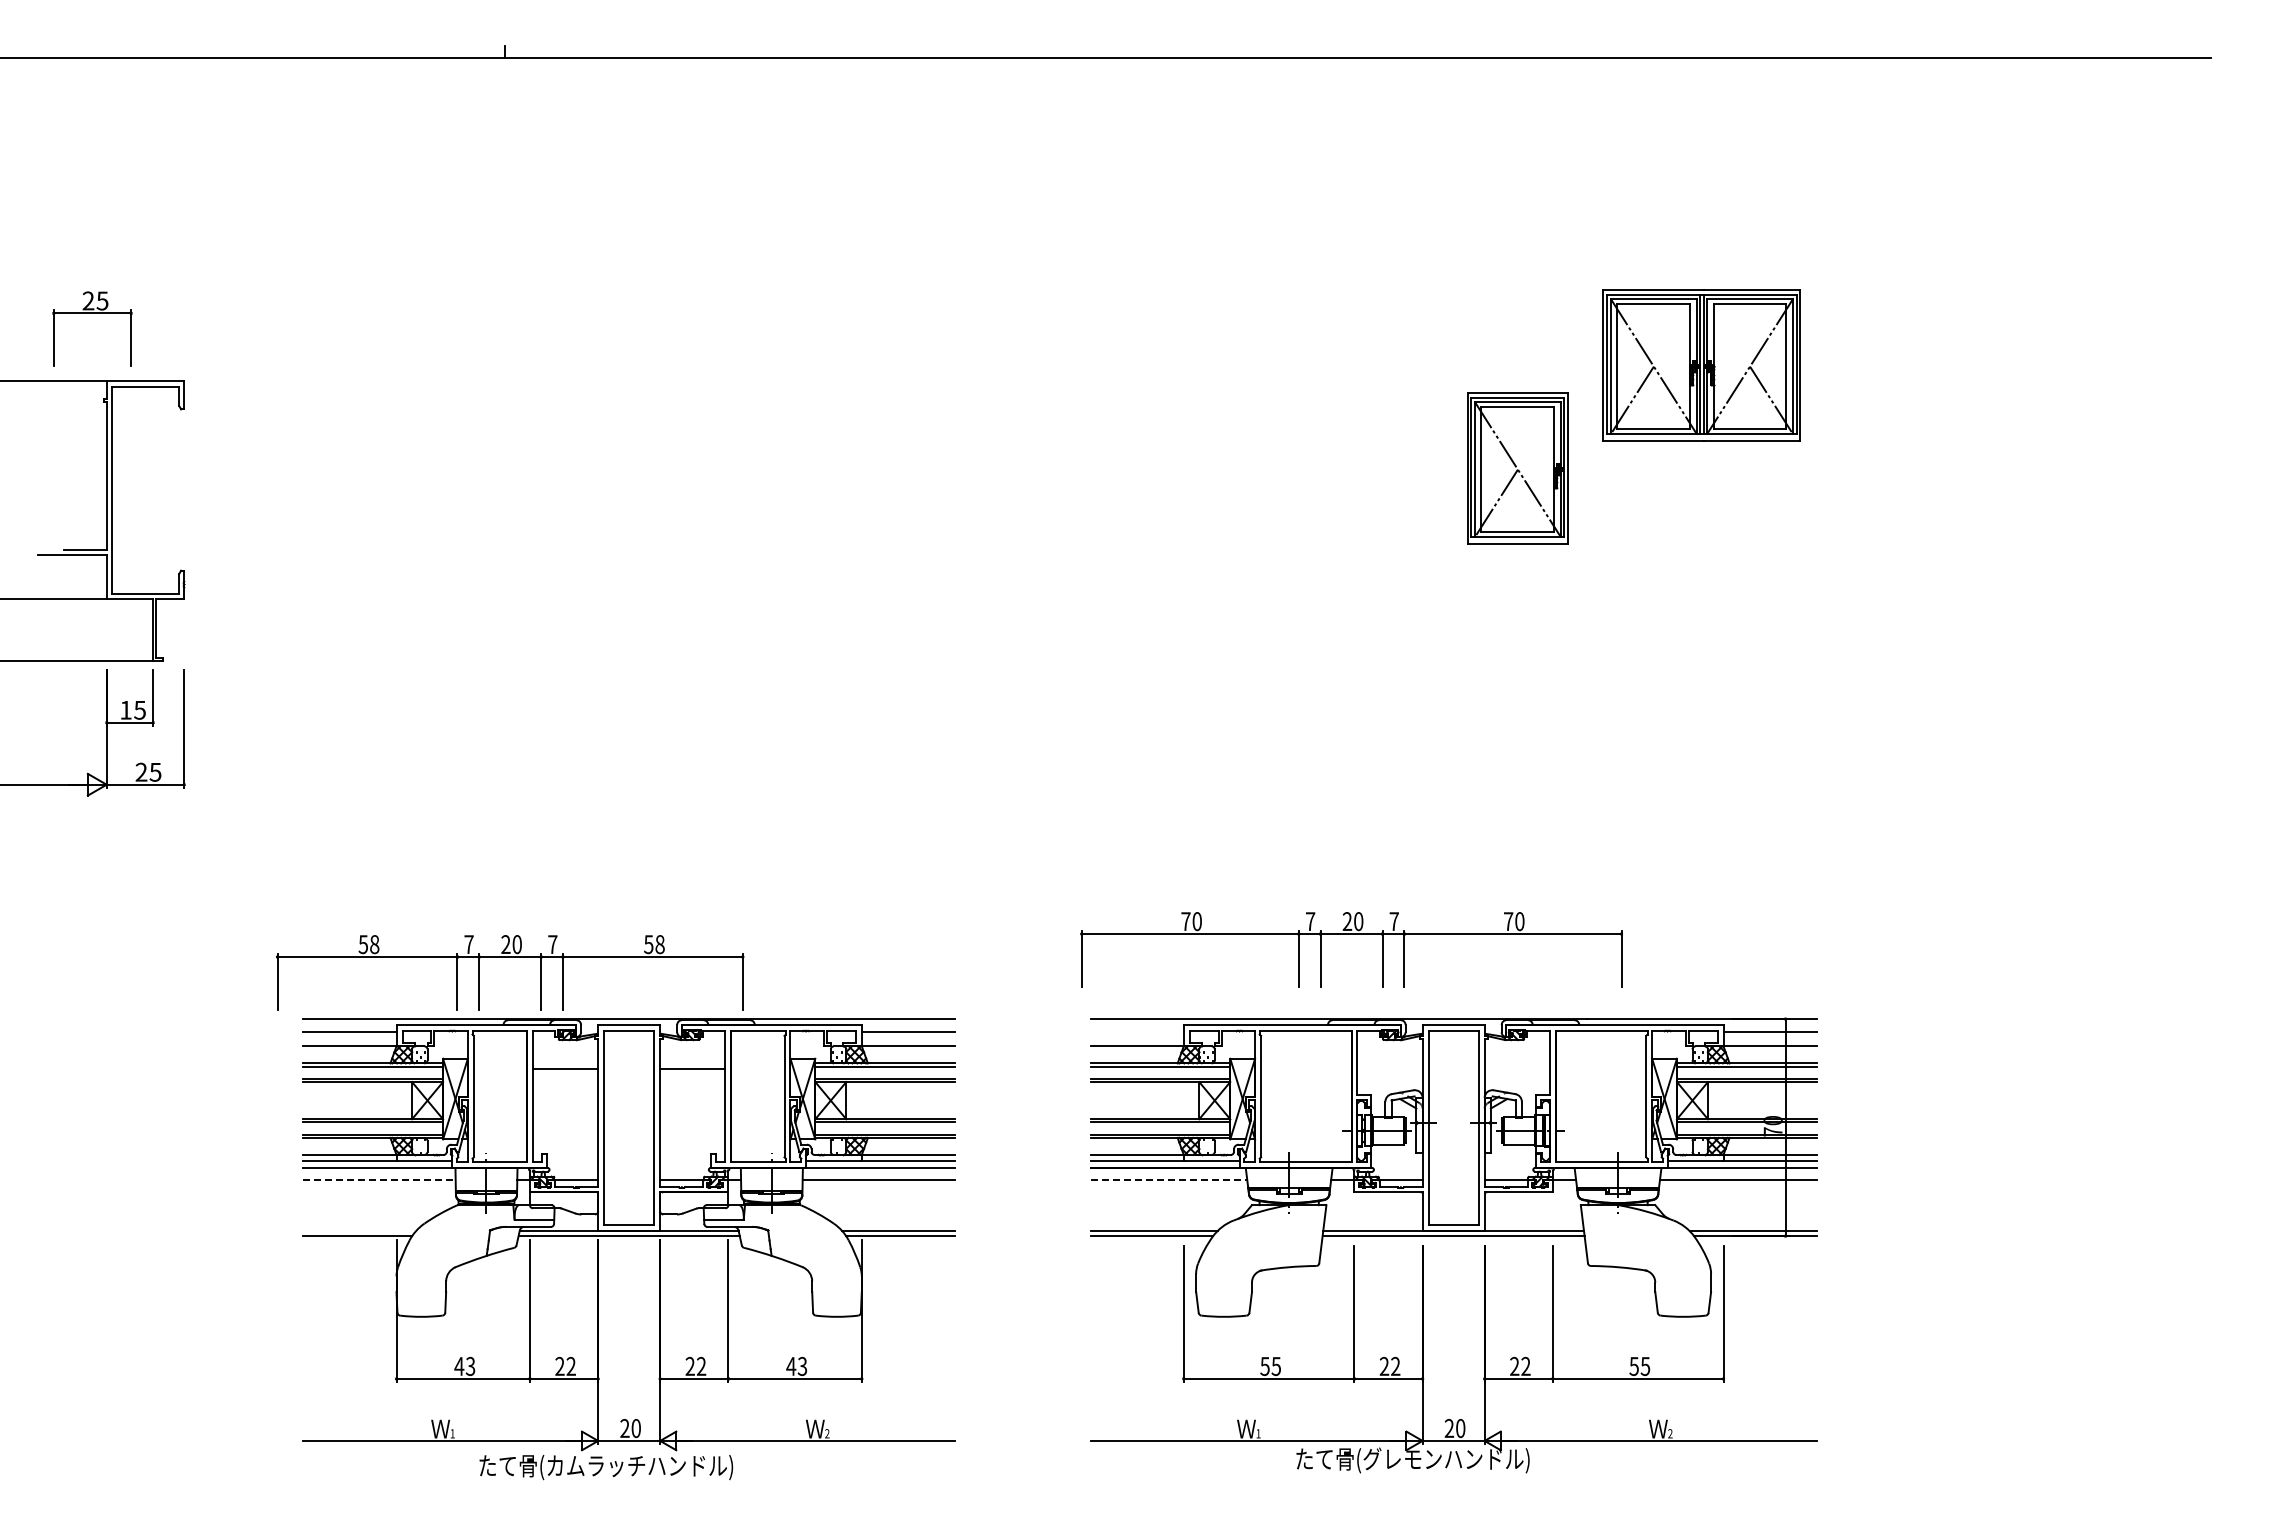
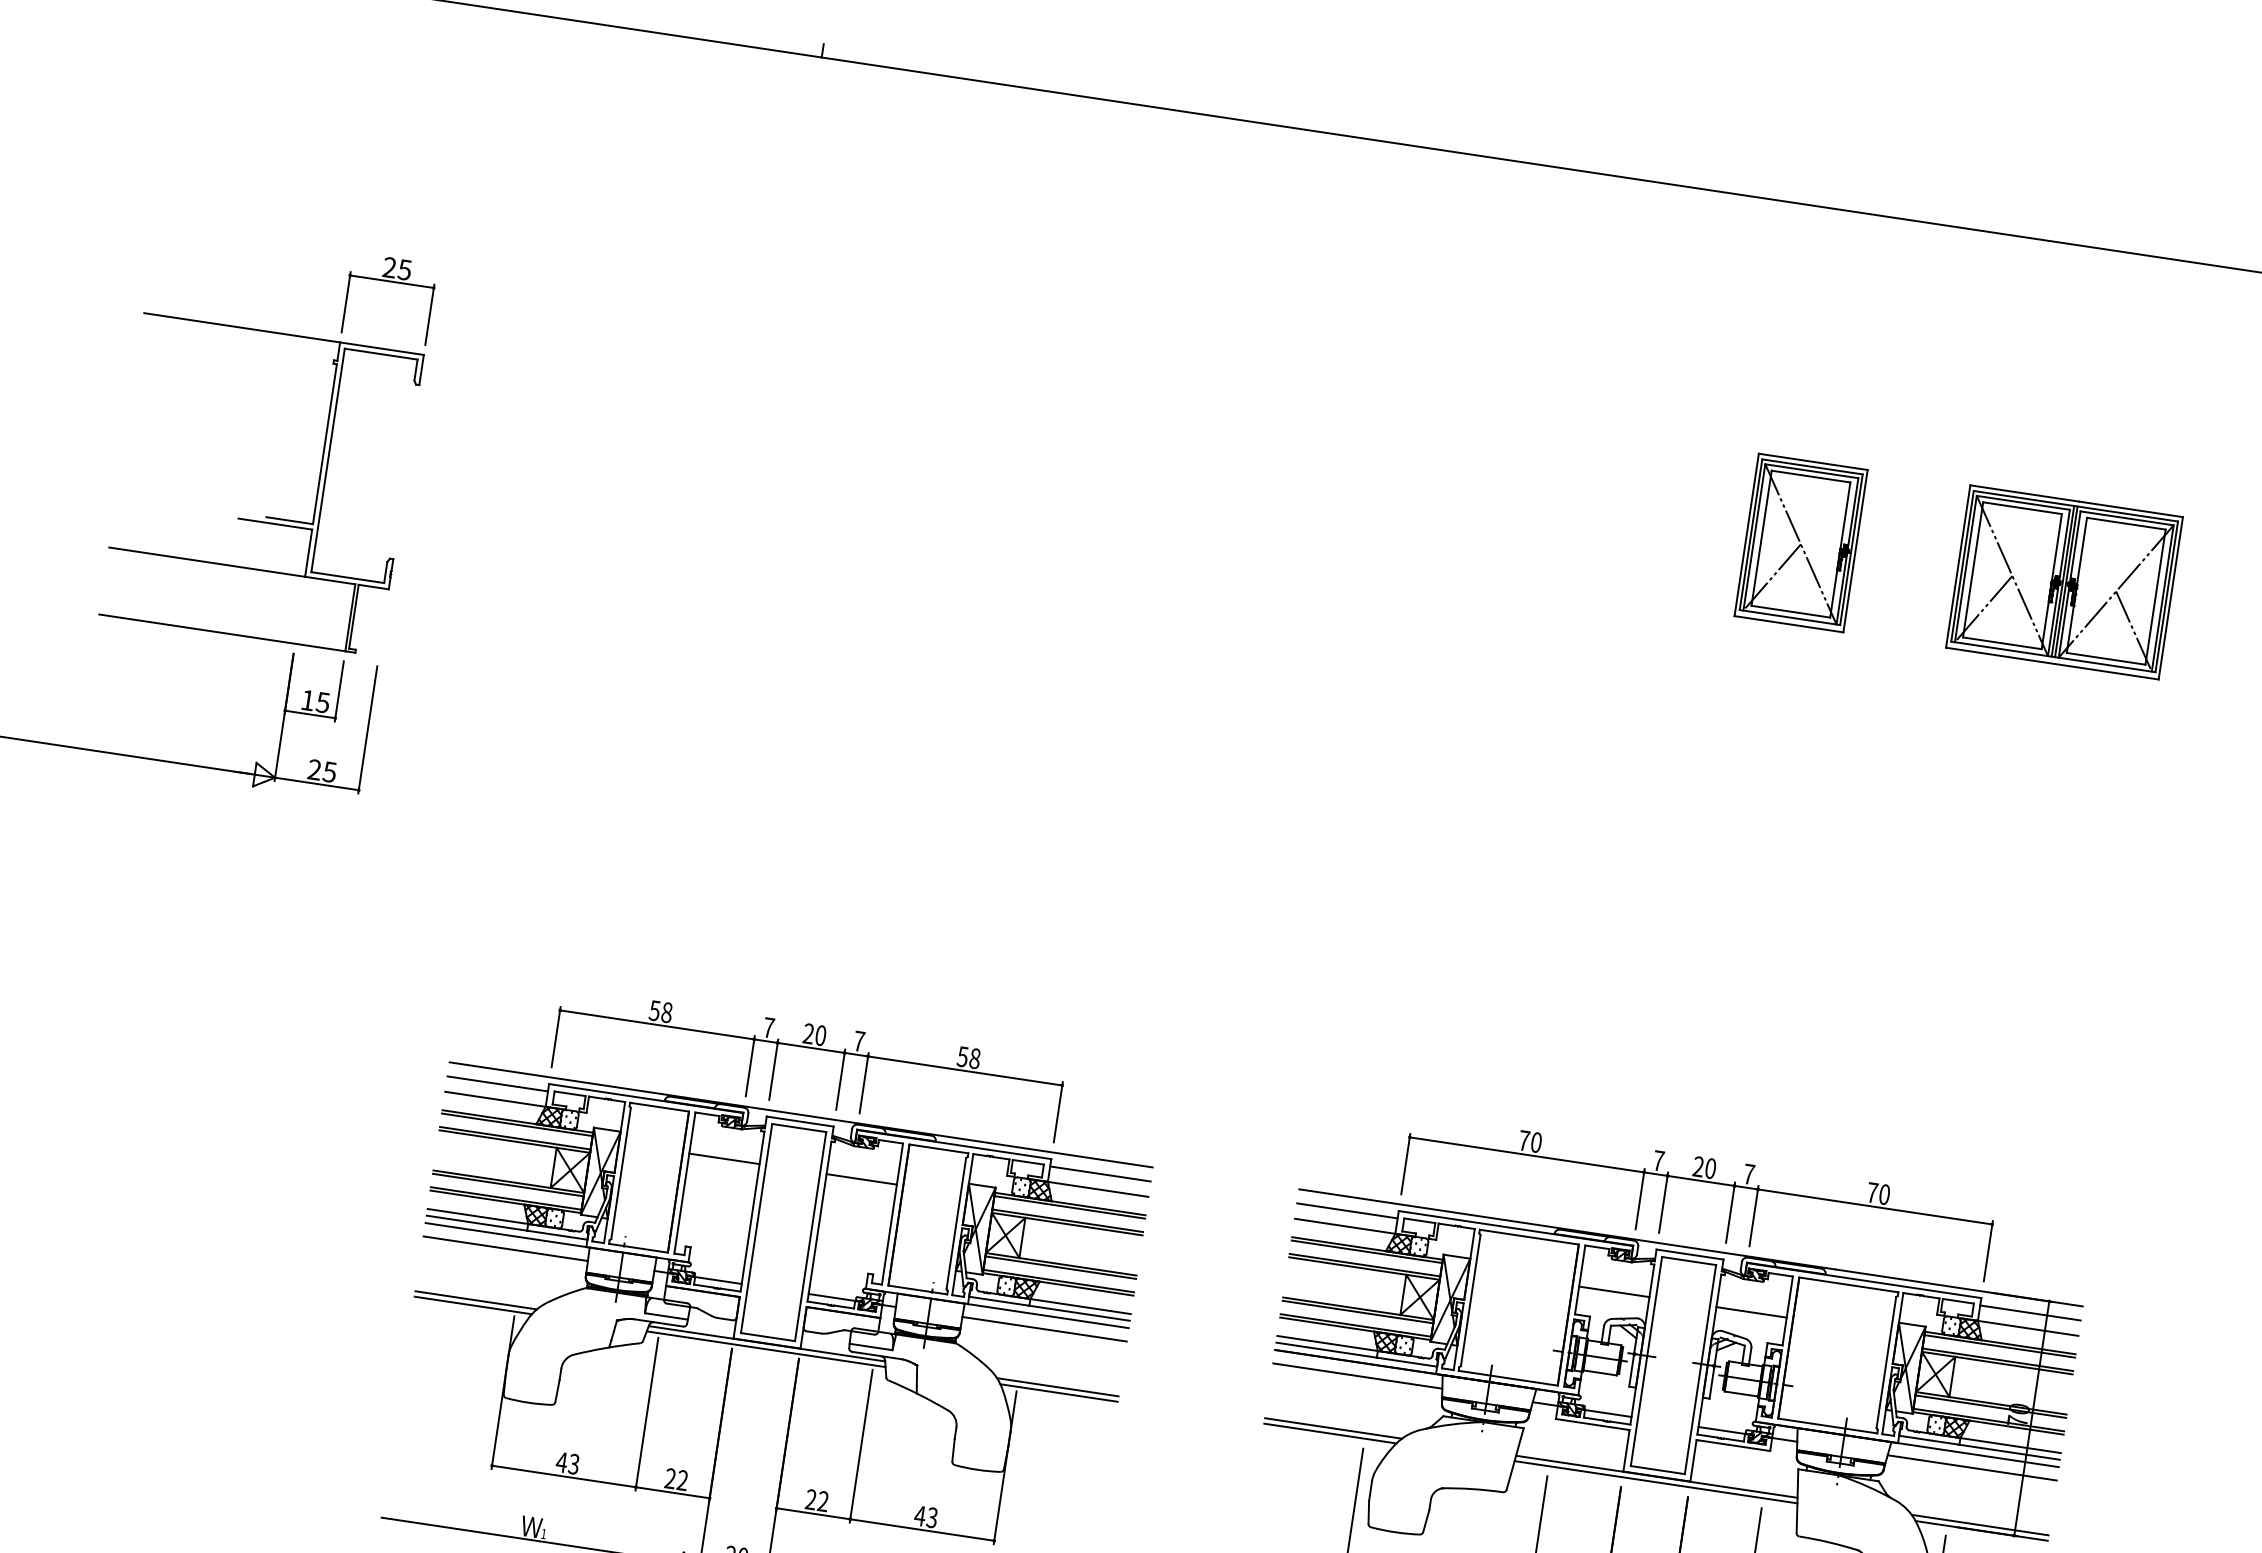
part: (92, 313) -> (392, 281), moved
part: (1517, 468) -> (1800, 543), moved
part: (1351, 934) -> (1700, 1181), moved
part: (510, 957) -> (811, 1048), moved
line: (1136, 1032) -> (1346, 1211), added
line: (1389, 1069) -> (1613, 1291), added
line: (1516, 1069) -> (1750, 1312), added
line: (380, 1180) -> (506, 1249), dashed -> solid
line: (1169, 1180) -> (1358, 1376), dashed -> solid
line: (359, 1231) -> (475, 1300), added

